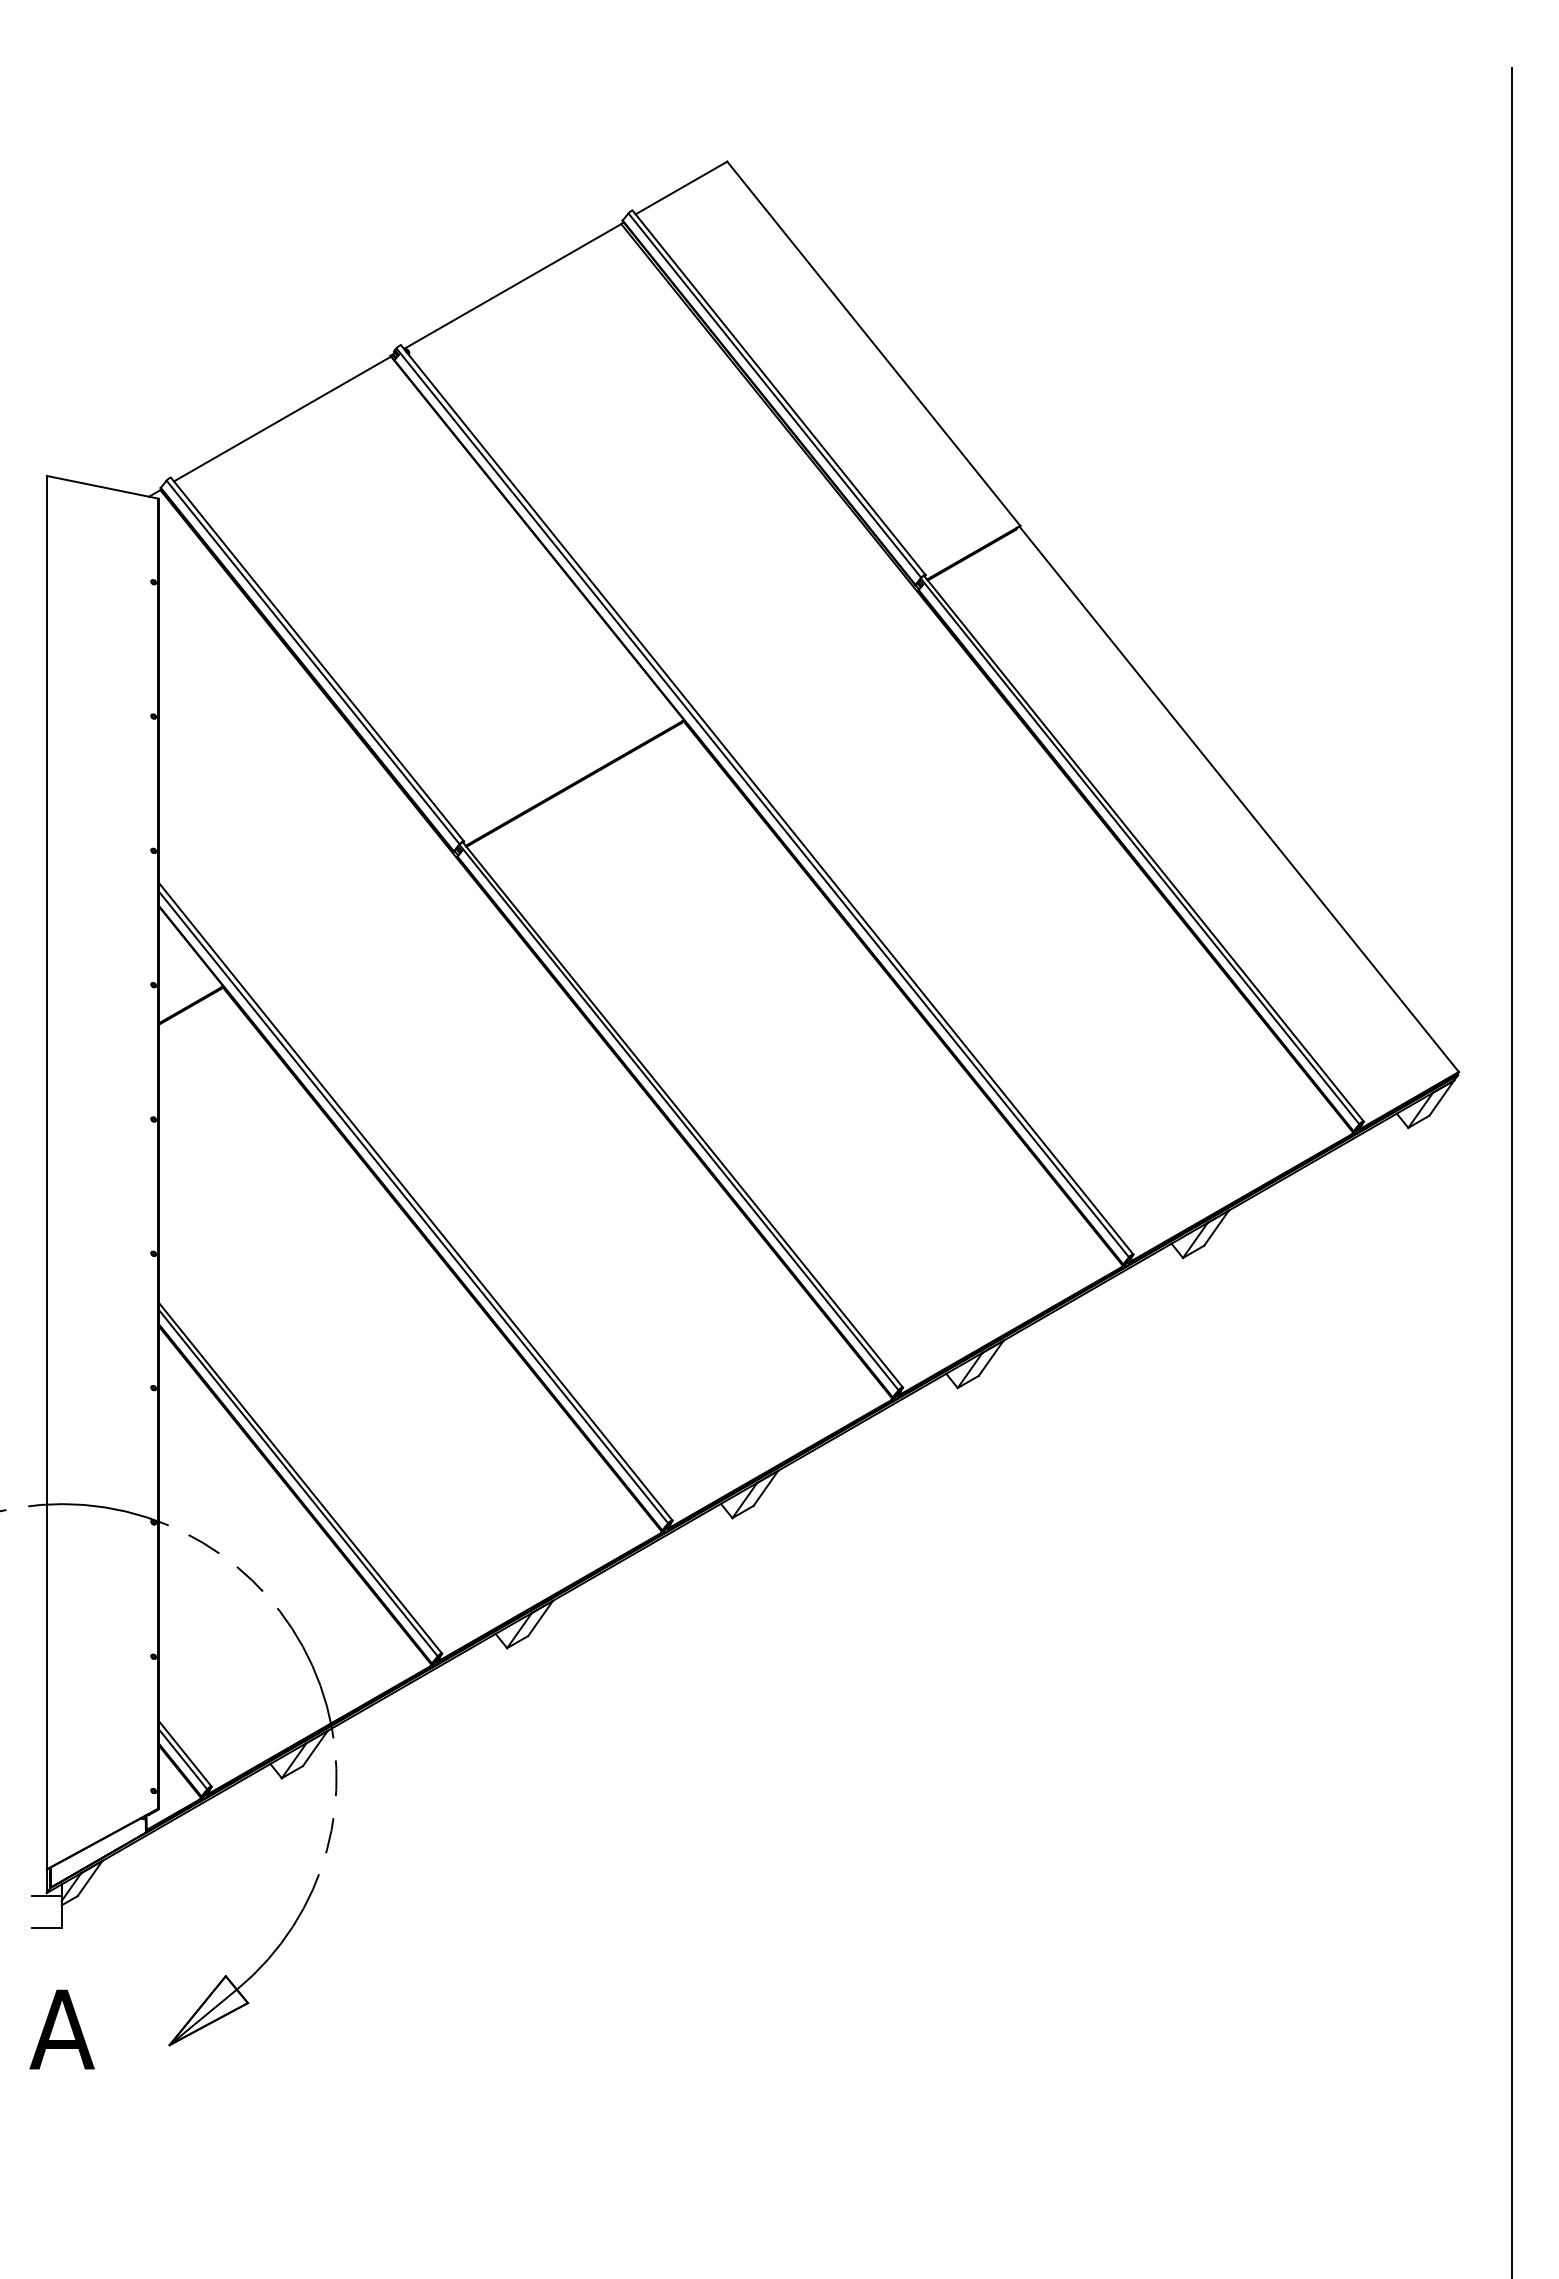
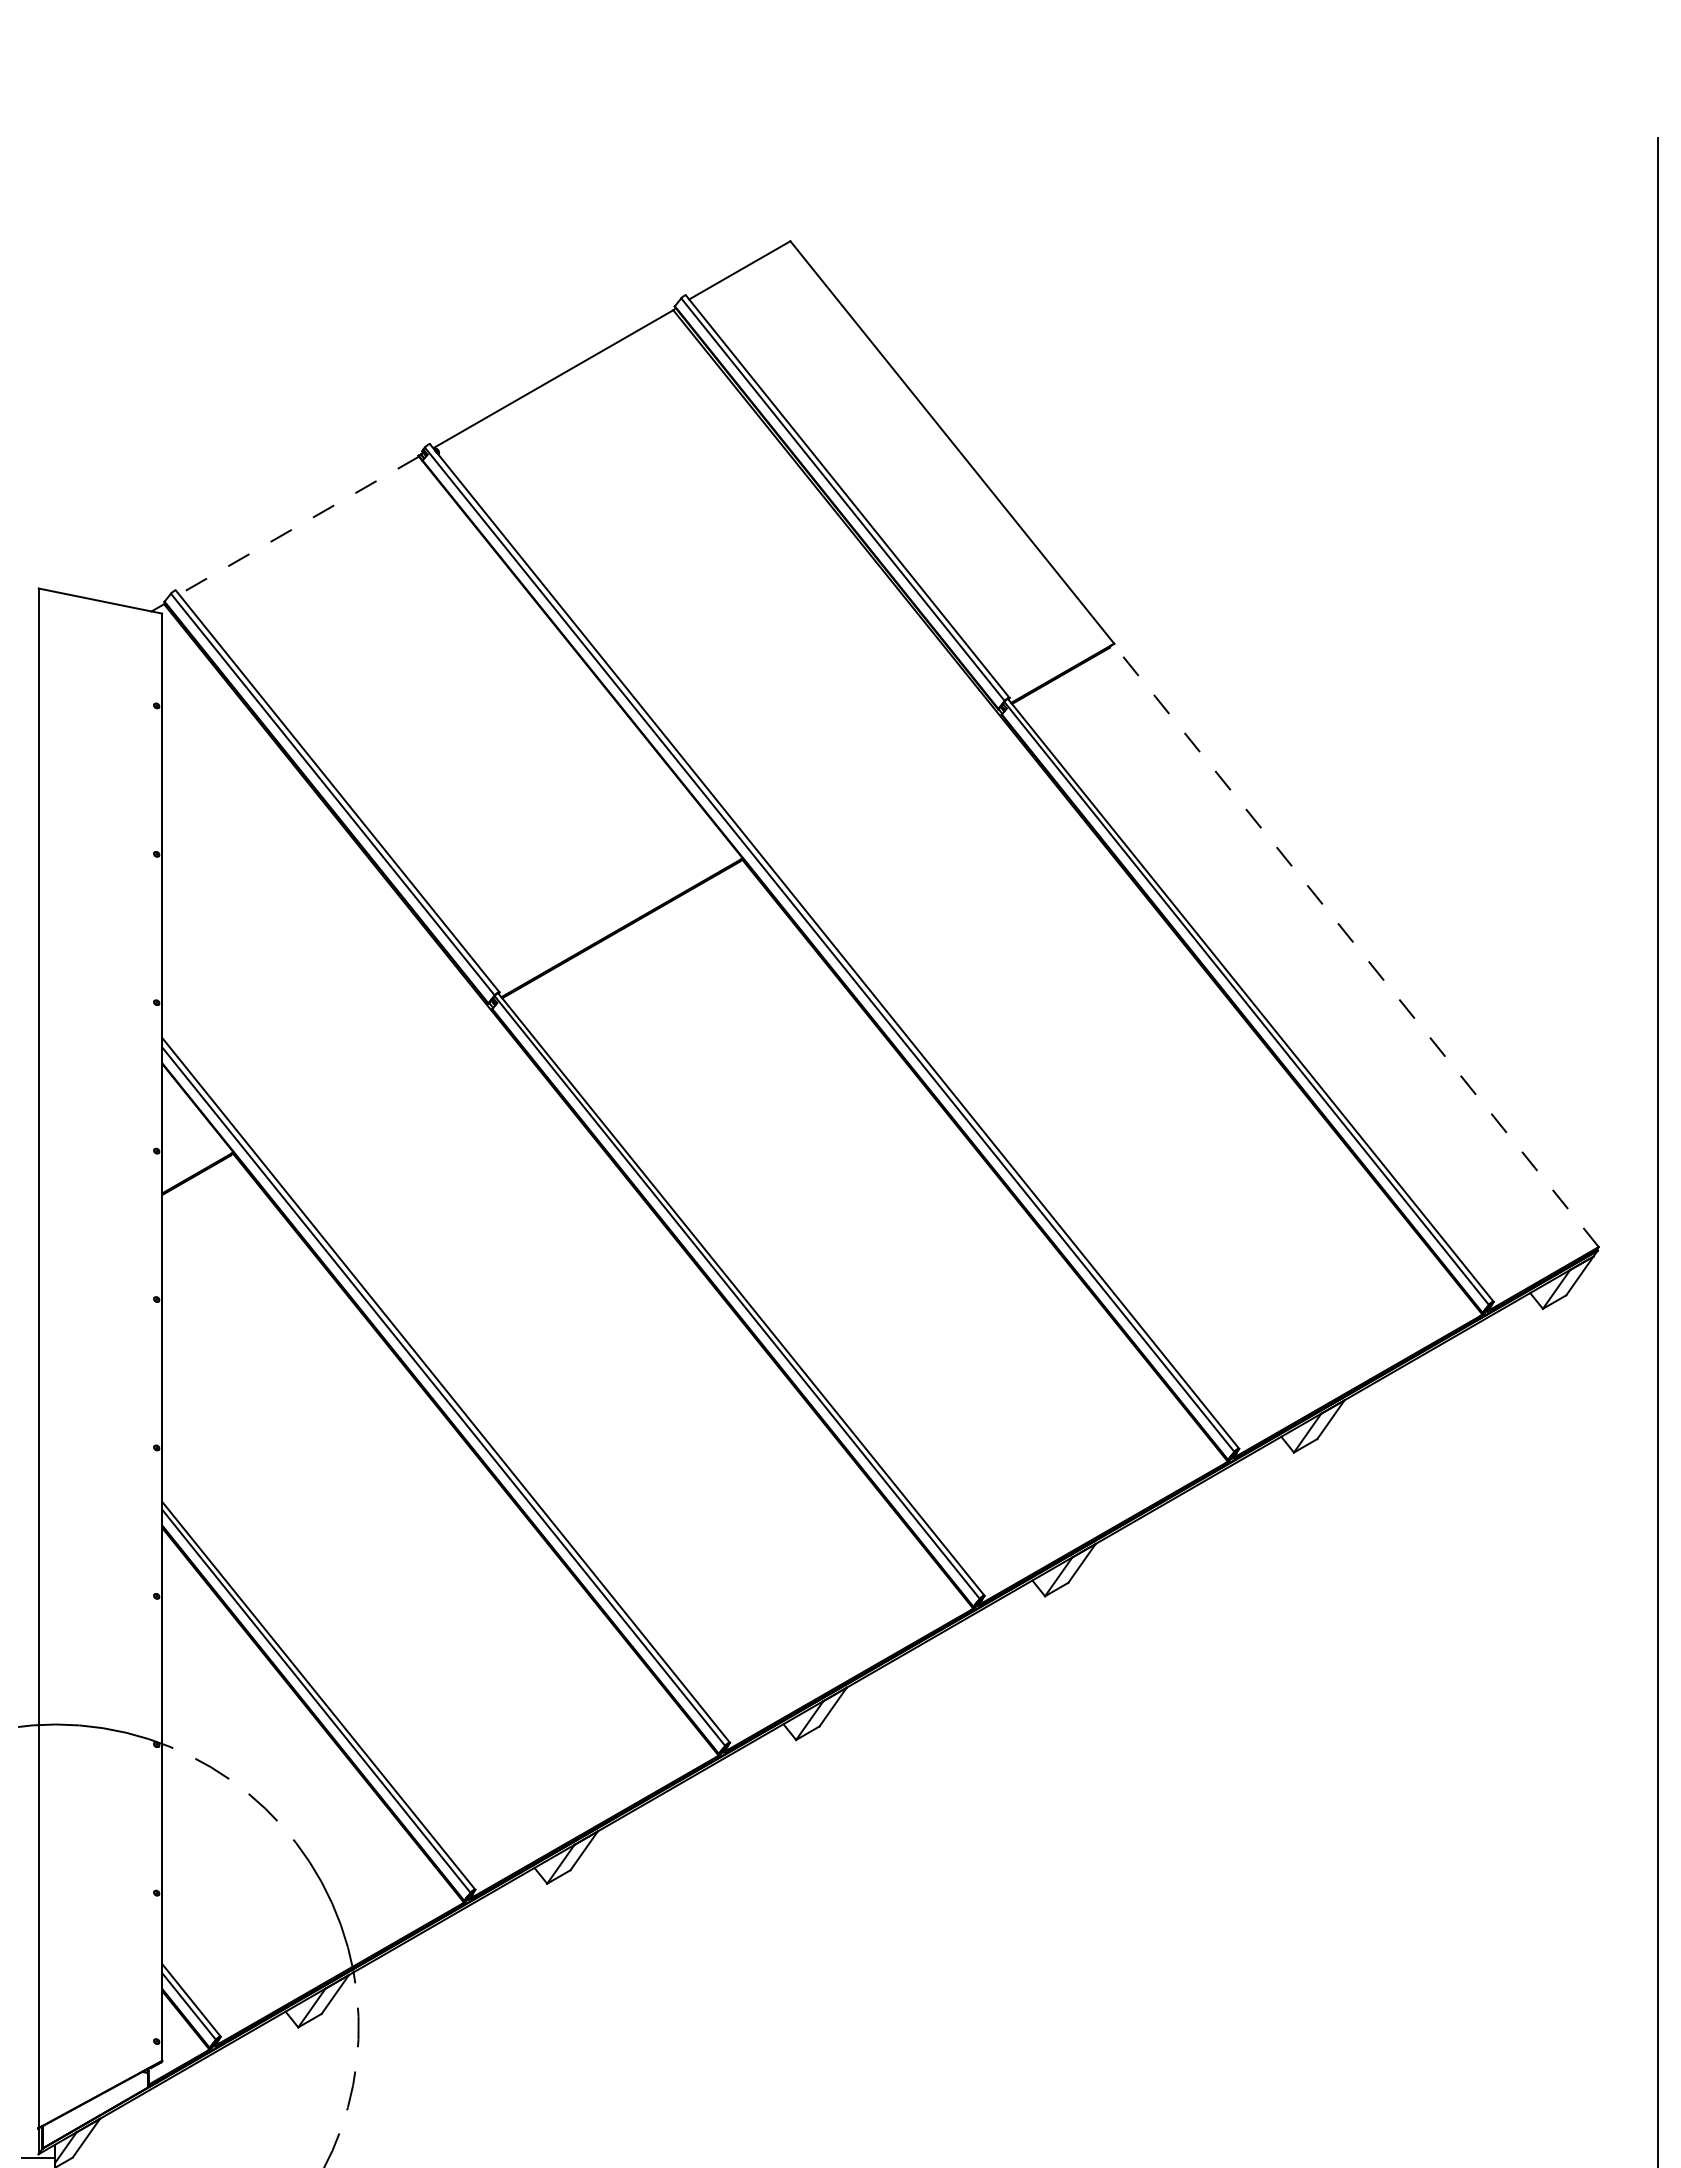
line: (282, 419) -> (298, 526), solid -> dashed
line: (1238, 798) -> (1355, 944), solid -> dashed

